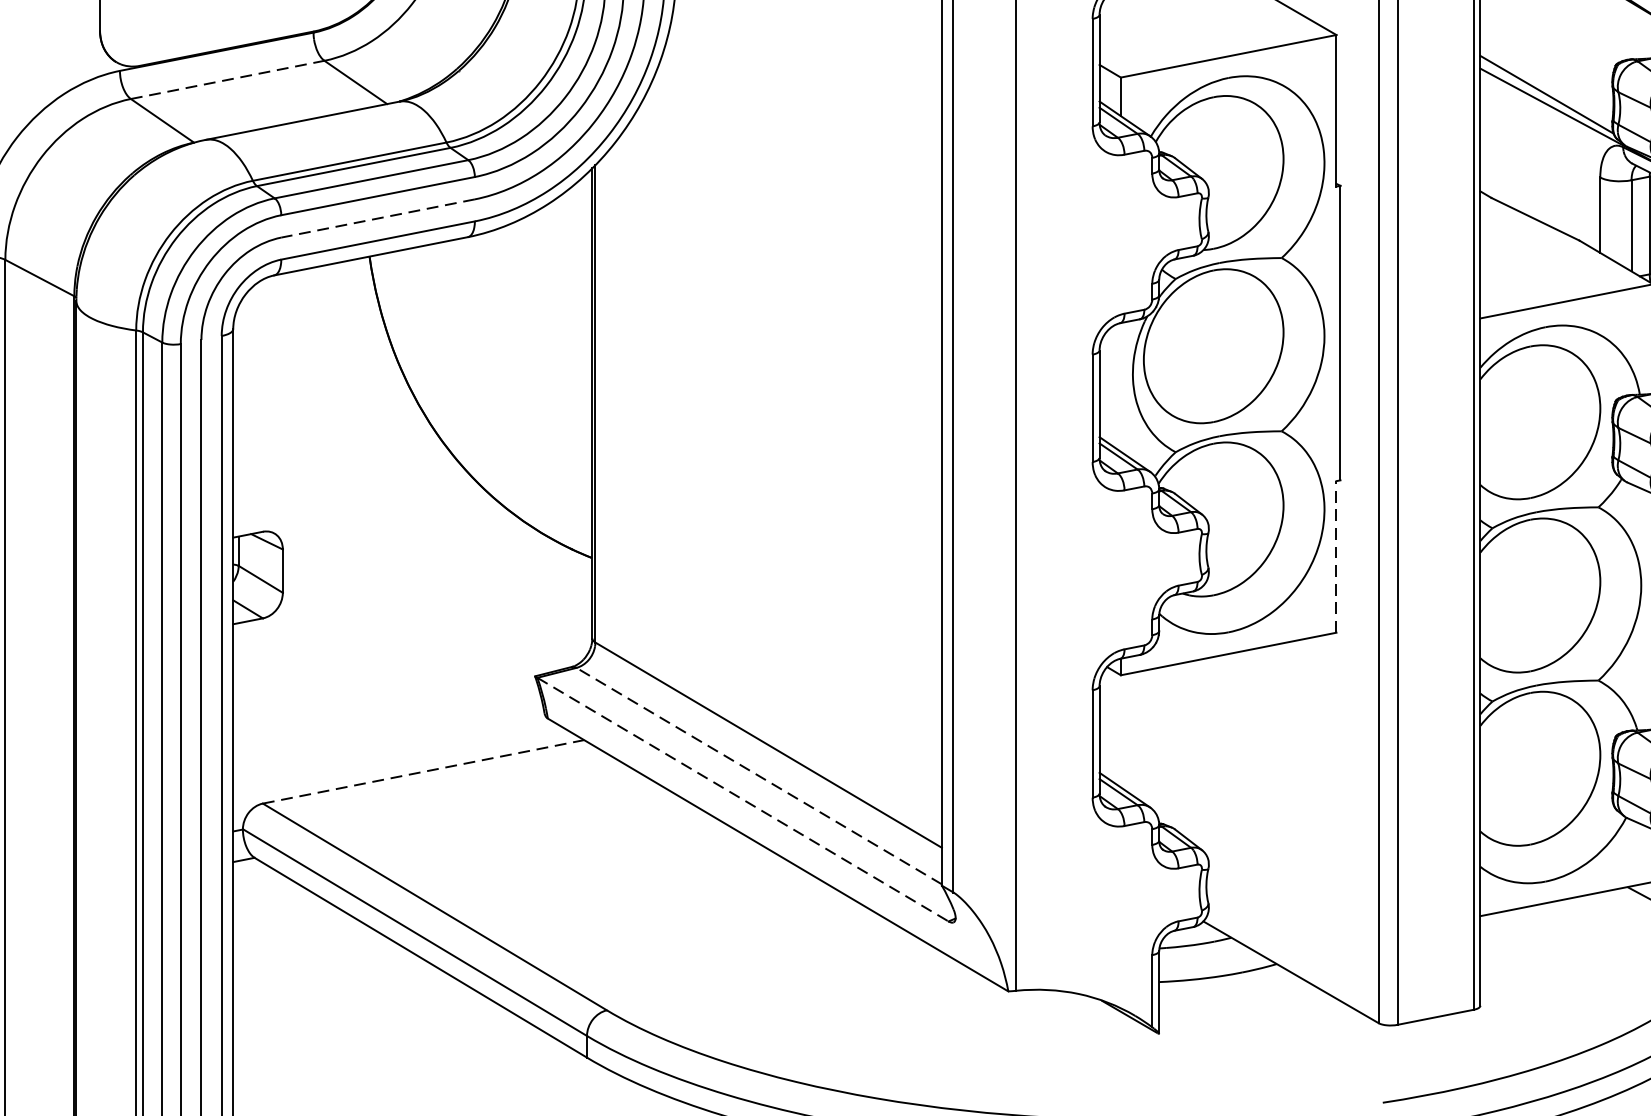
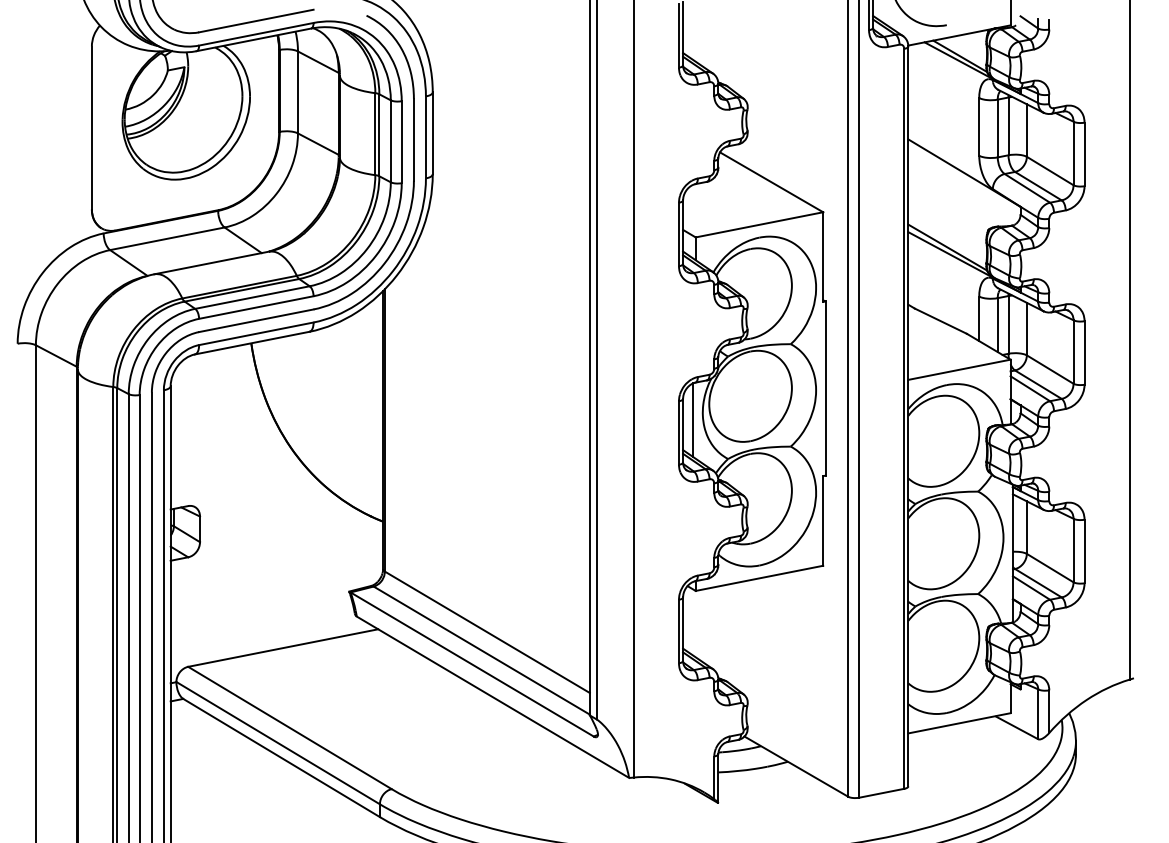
line: (227, 79) -> (167, 238), dashed -> solid
line: (376, 218) -> (255, 320), dashed -> solid
line: (1117, 387) -> (693, 420), added
line: (1336, 556) -> (823, 520), dashed -> solid
line: (423, 772) -> (283, 648), dashed -> solid
line: (758, 775) -> (481, 650), dashed -> solid
line: (743, 799) -> (472, 664), dashed -> solid

